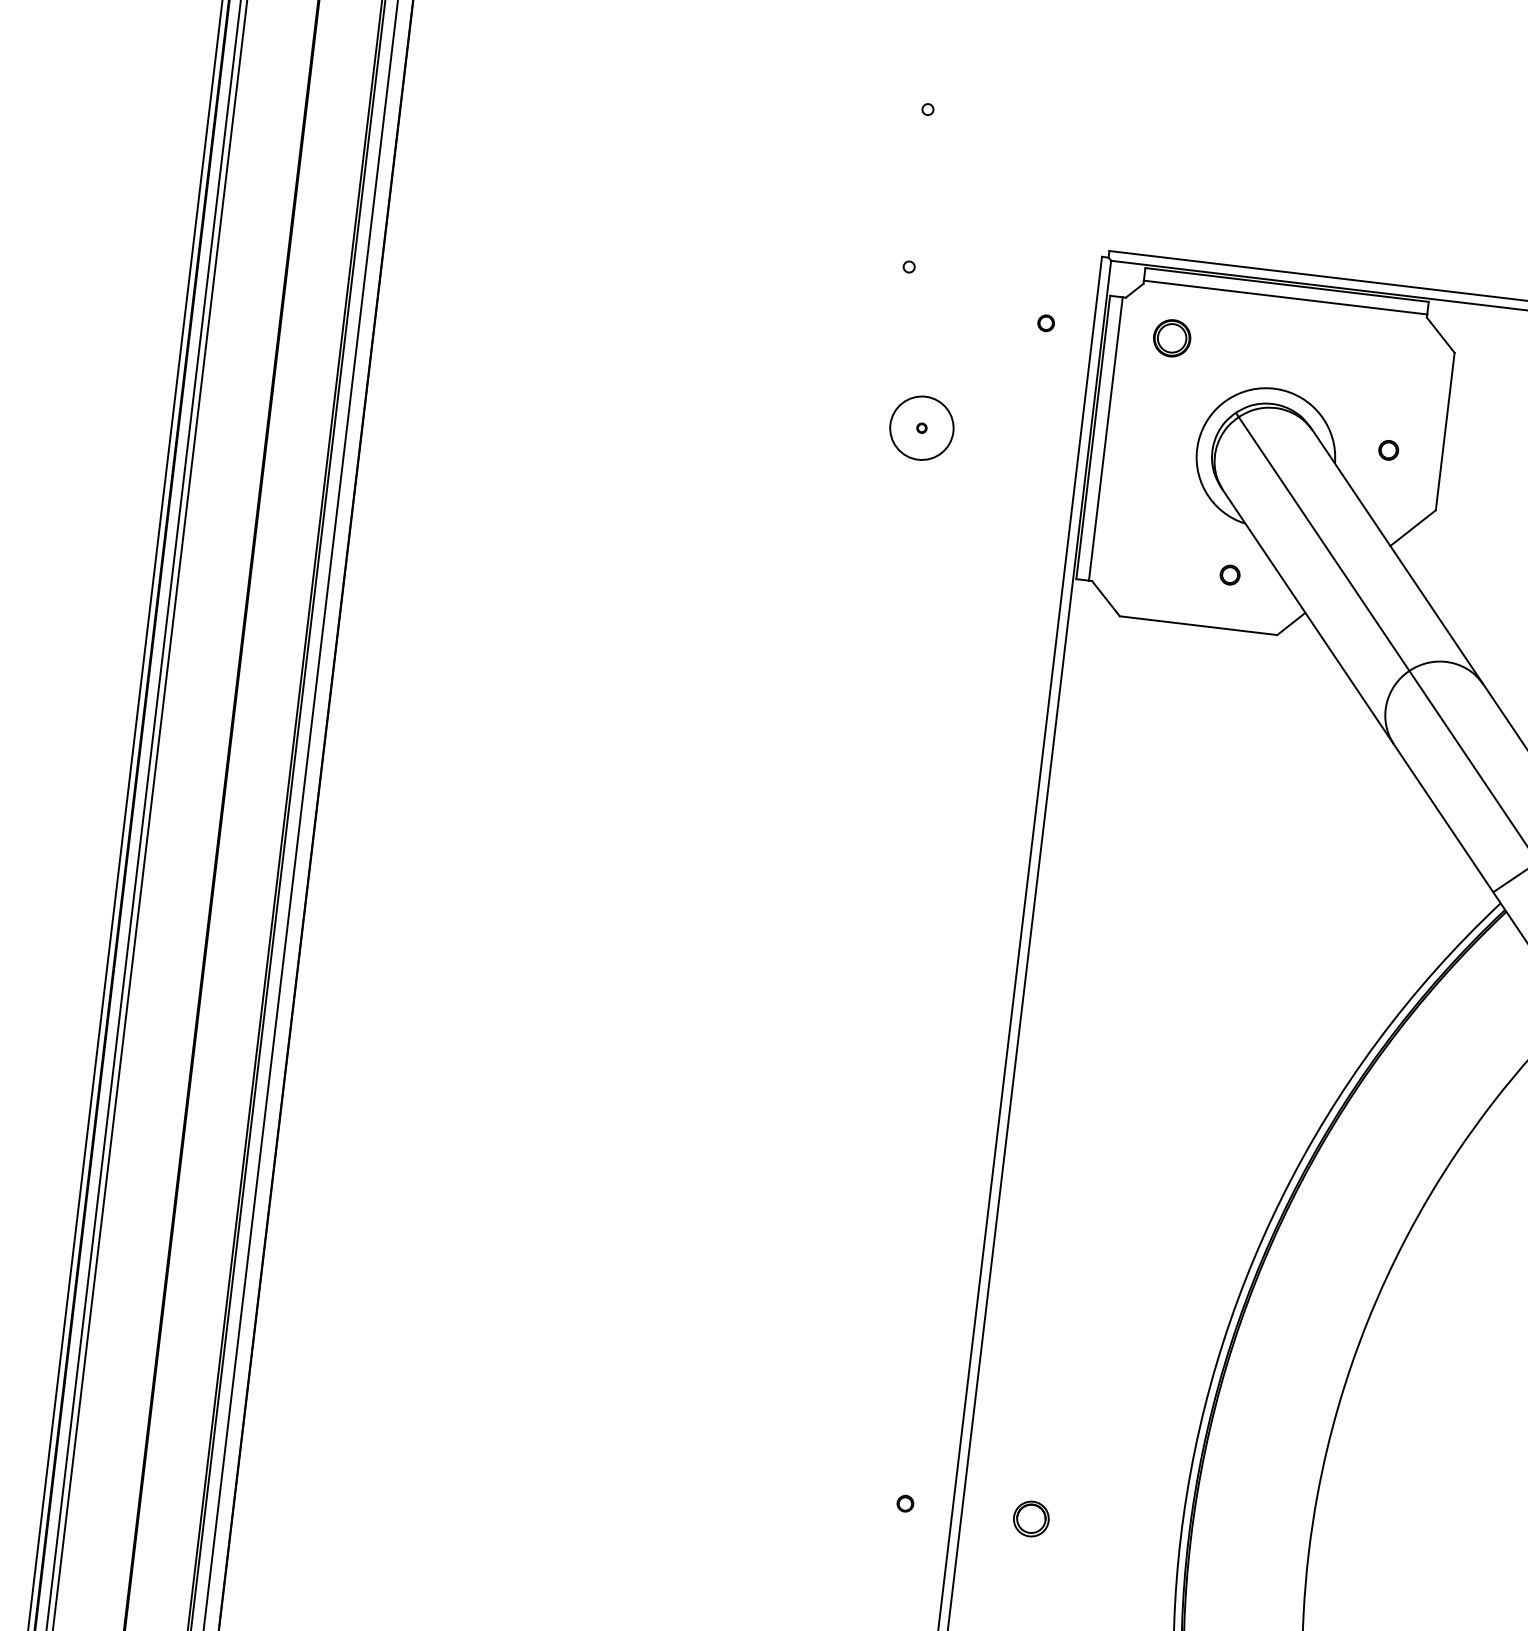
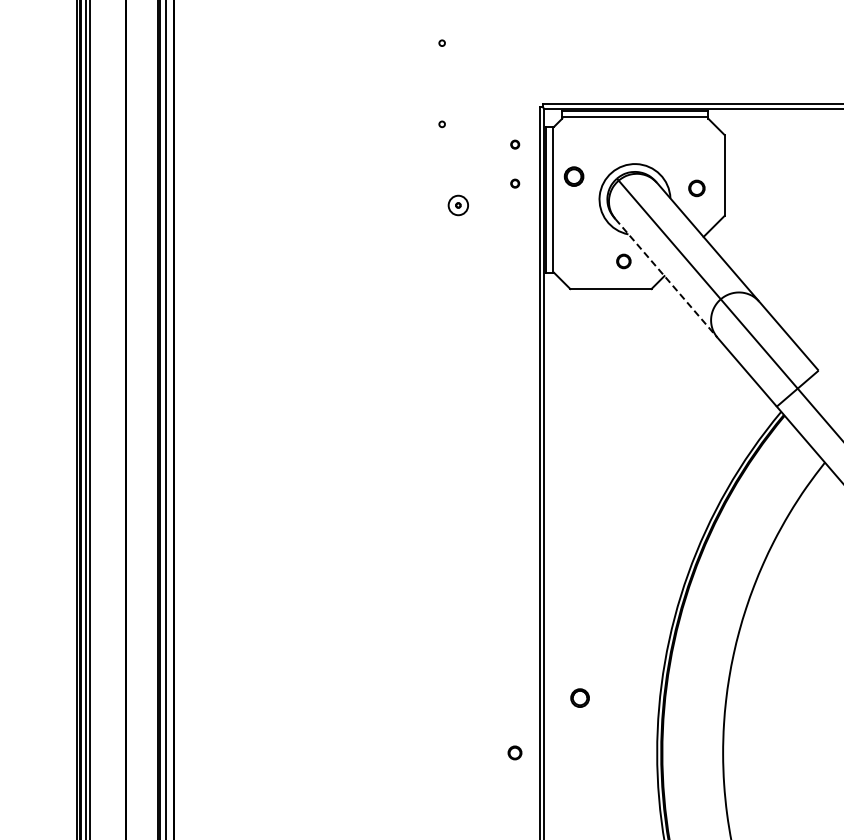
part: (1171, 337) -> (573, 176), moved
part: (1037, 398) -> (515, 183), added
circle: (922, 428) -> (458, 205), size x0.6
part: (1387, 450) -> (696, 188), size x1.6
part: (1229, 575) -> (623, 261), size x1.4
line: (1309, 616) -> (666, 277), solid -> dashed
part: (906, 1502) -> (515, 752), size x1.6
circle: (1030, 1517) -> (579, 697), moved

